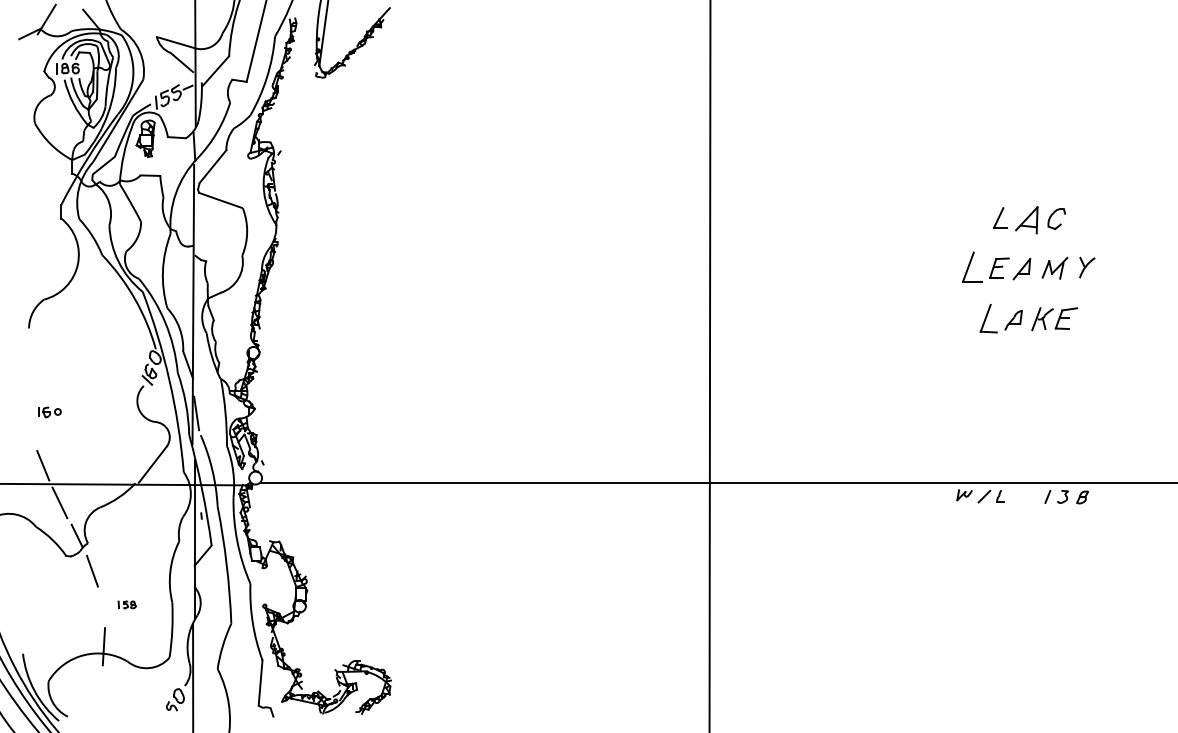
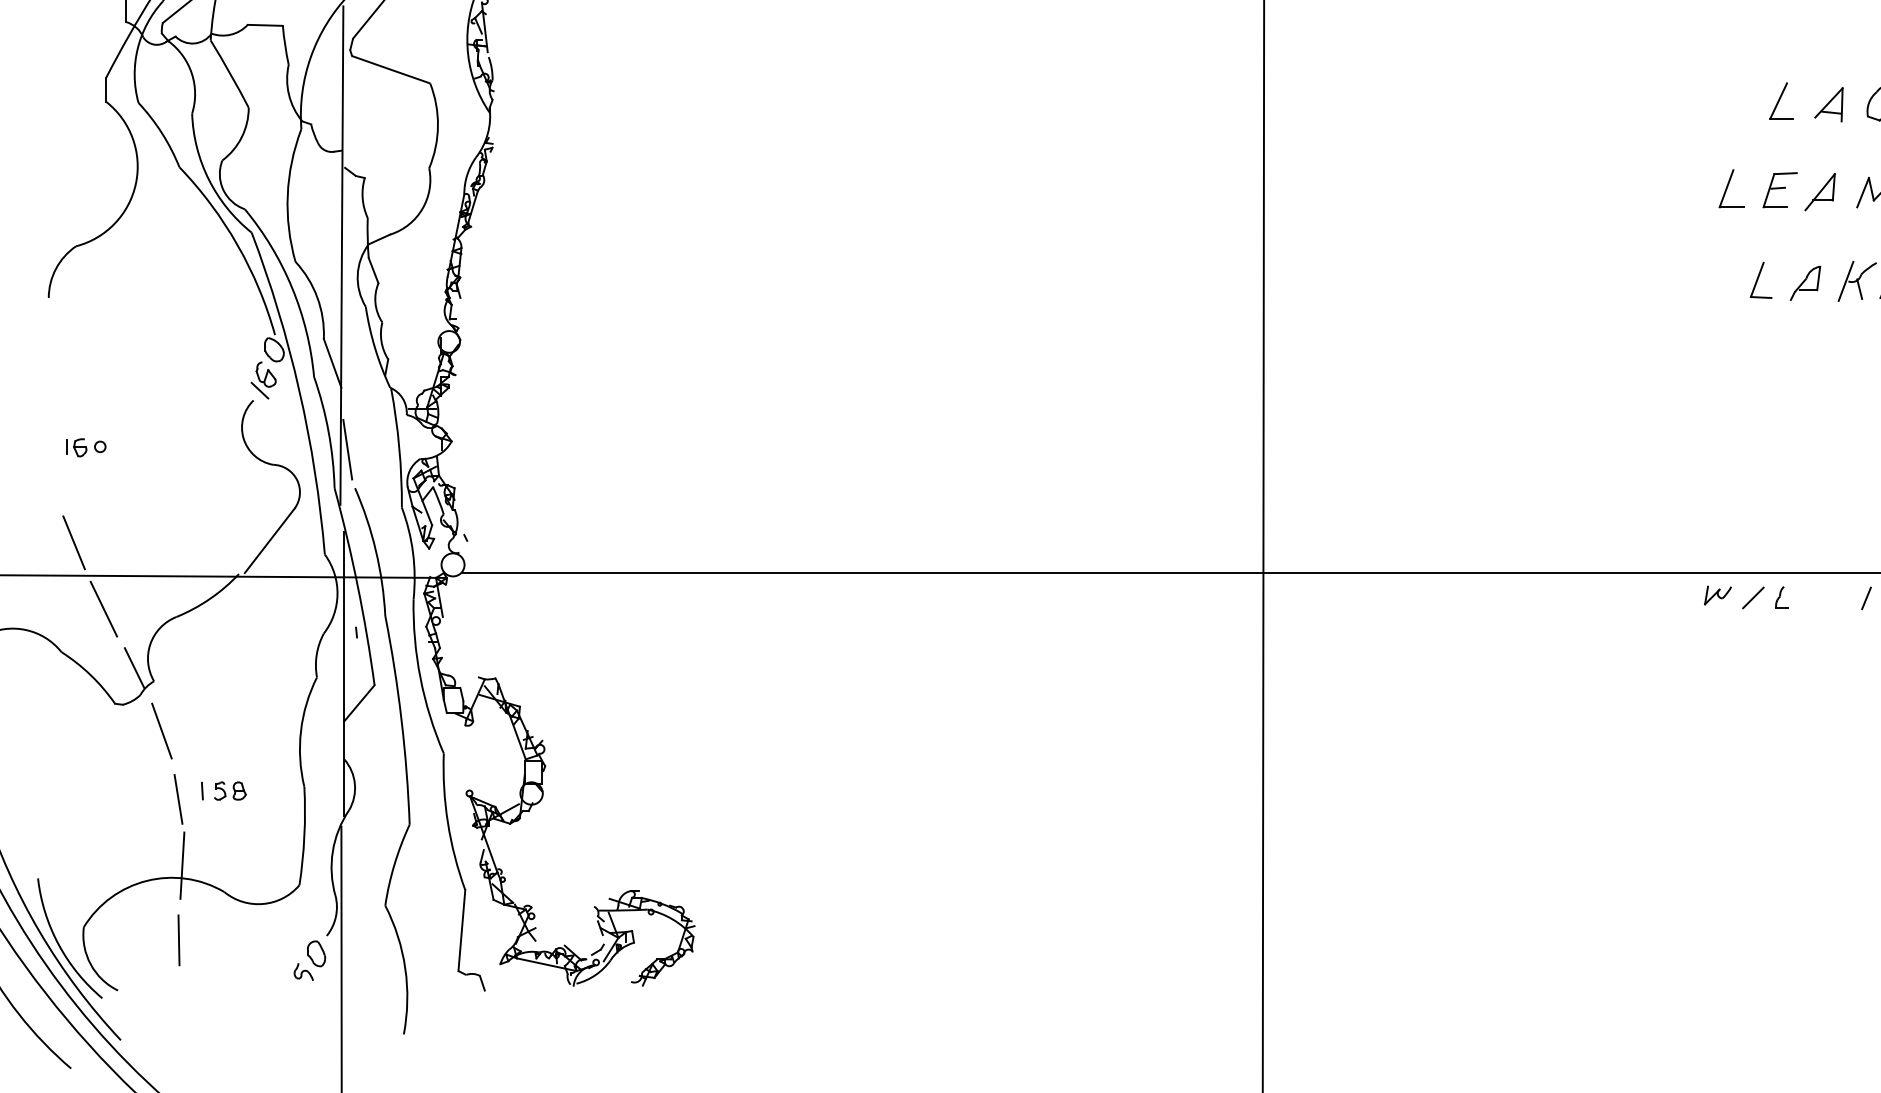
part: (1026, 219) -> (1828, 103), size x0.71
part: (971, 267) -> (1730, 189), size x0.71
part: (988, 318) -> (1760, 280), size x0.71
part: (127, 604) -> (224, 790), size x1.43
line: (101, 609) -> (178, 799), added
line: (101, 688) -> (178, 940), added

